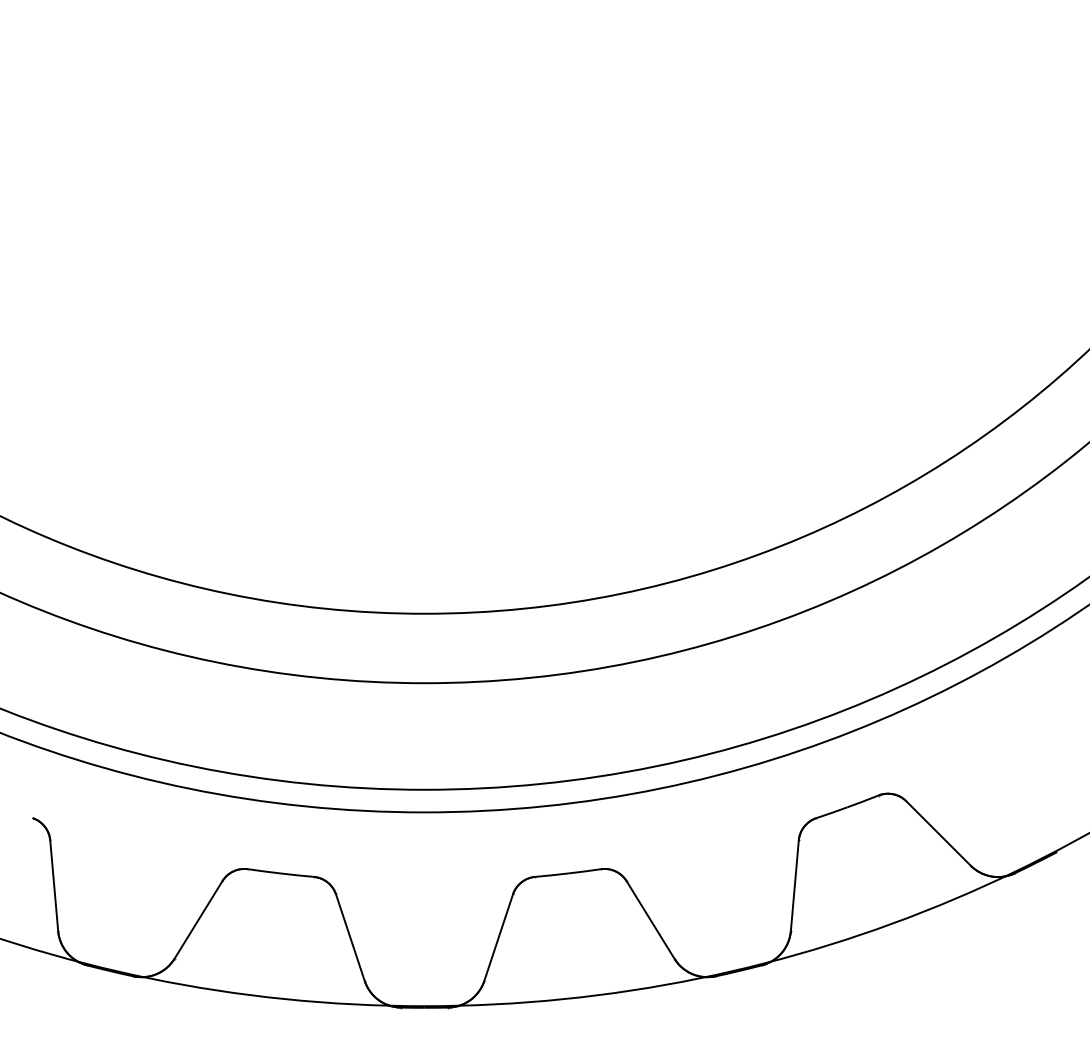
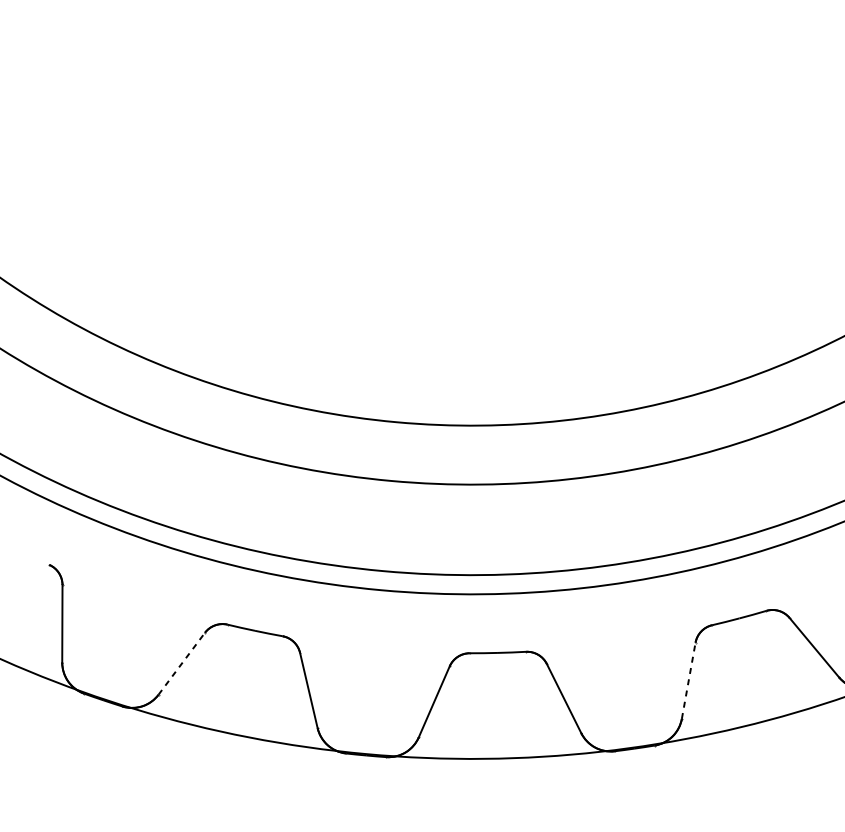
line: (794, 885) -> (688, 680), solid -> dashed
line: (198, 920) -> (181, 664), solid -> dashed

